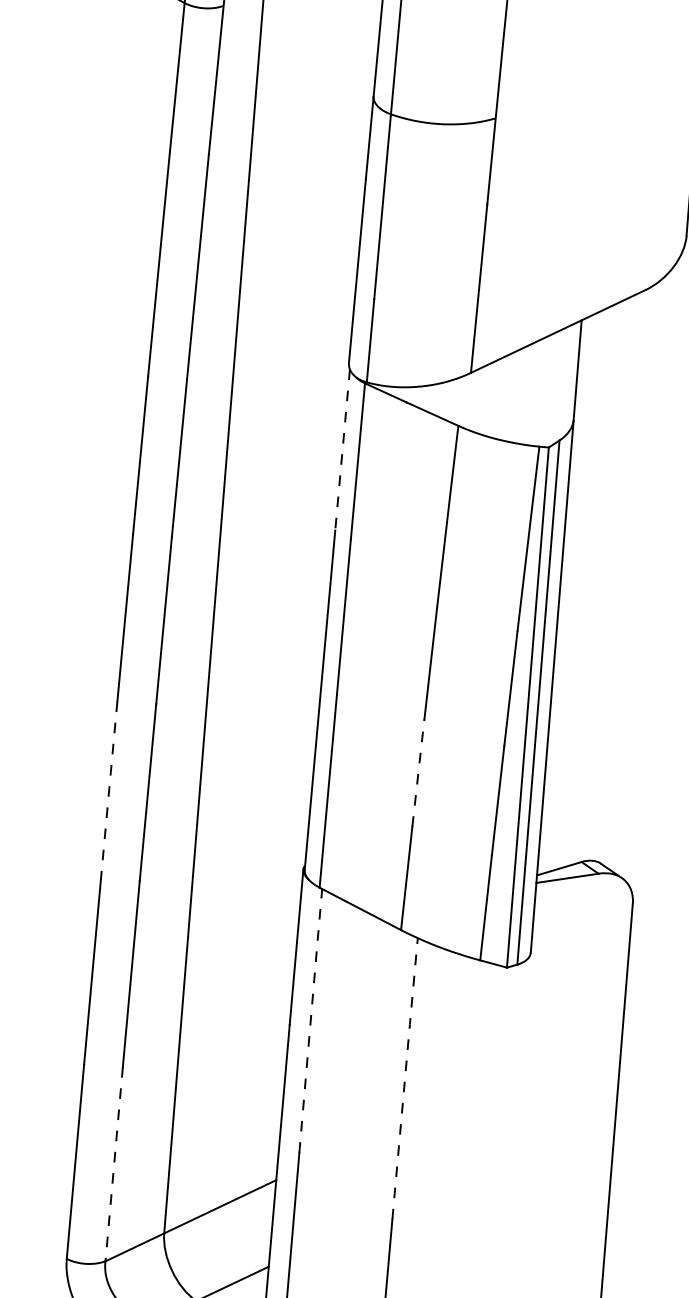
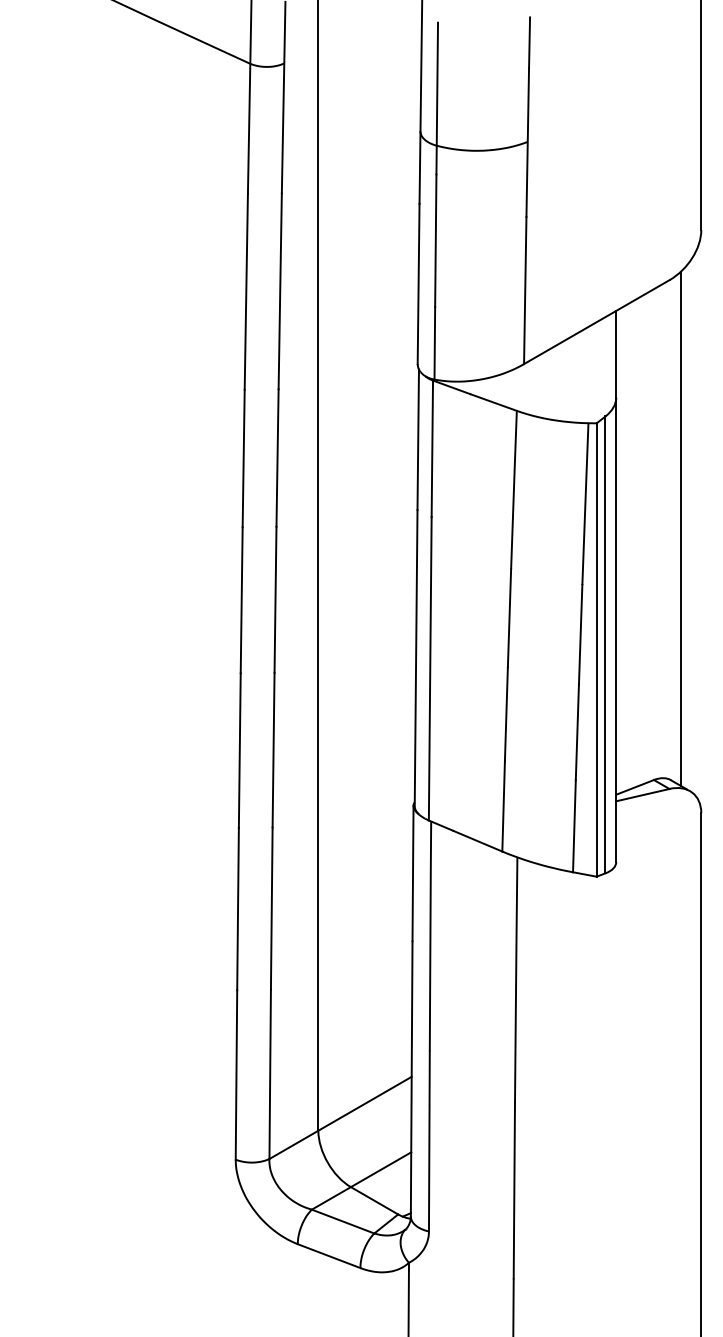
line: (342, 450) -> (418, 440), dashed -> solid
line: (635, 575) -> (680, 528), added
line: (418, 773) -> (506, 714), dashed -> solid
line: (108, 791) -> (239, 751), dashed -> solid
line: (310, 1019) -> (430, 935), dashed -> solid
line: (405, 1077) -> (516, 978), dashed -> solid
line: (114, 1164) -> (270, 1074), dashed -> solid

